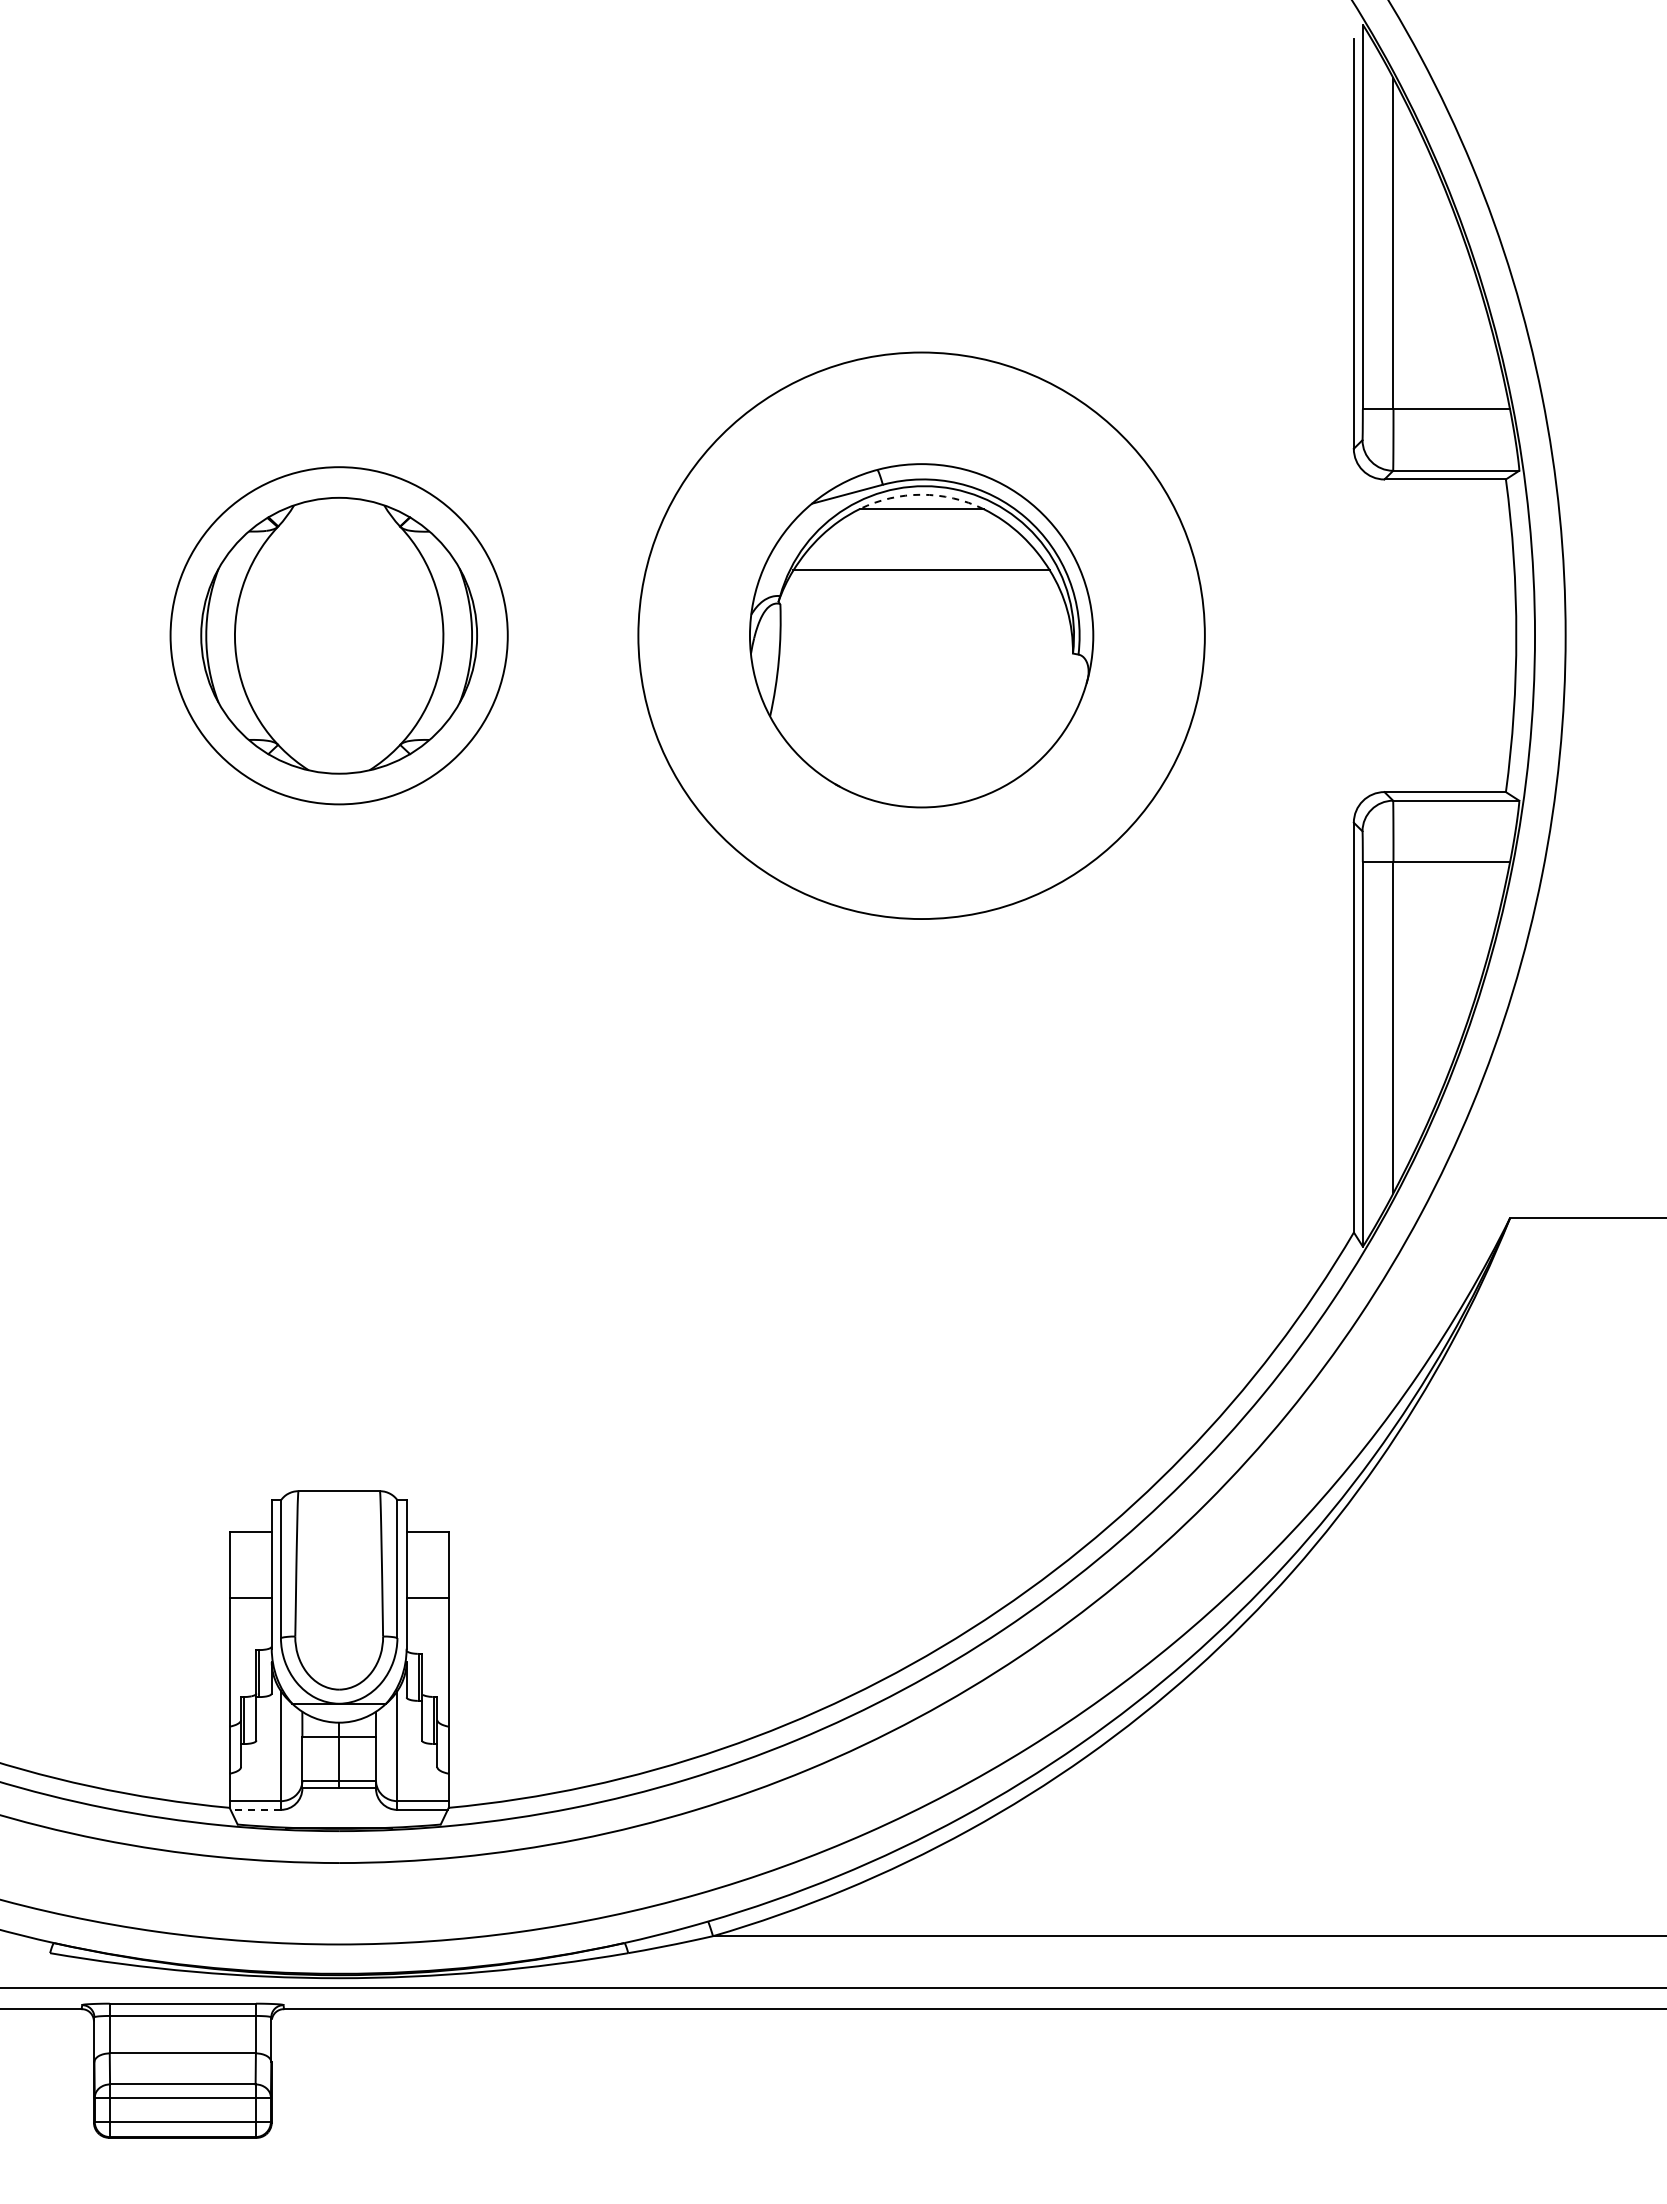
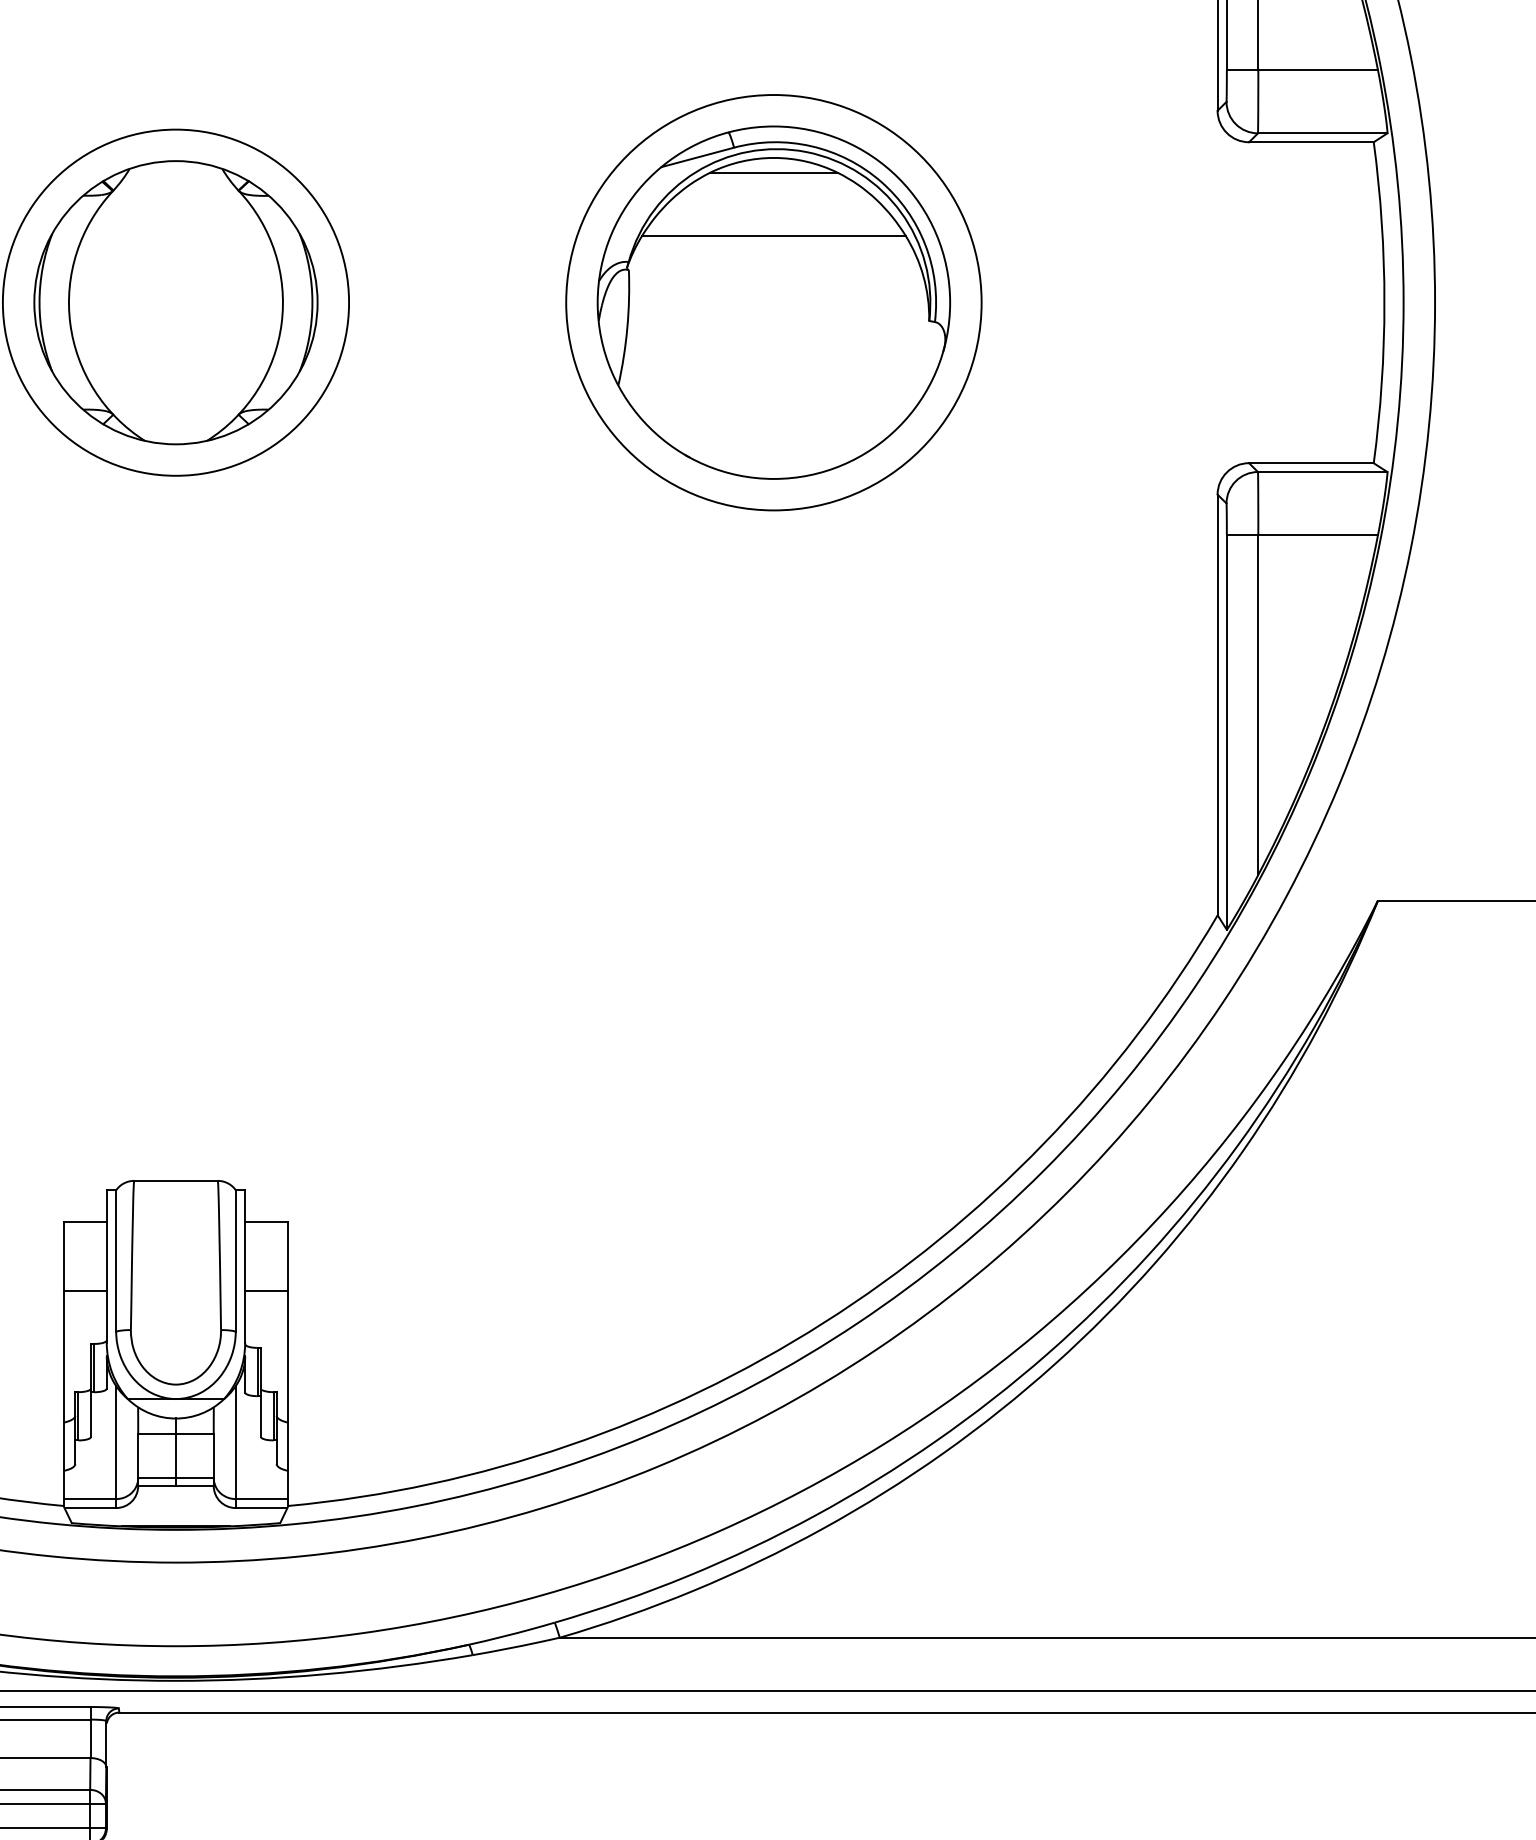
arc: (921, 494) -> (773, 157), dashed -> solid
circle: (921, 635) -> (773, 302), size x0.71
line: (255, 1809) -> (90, 1507), dashed -> solid

